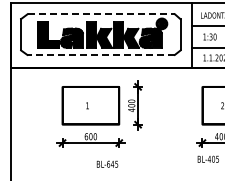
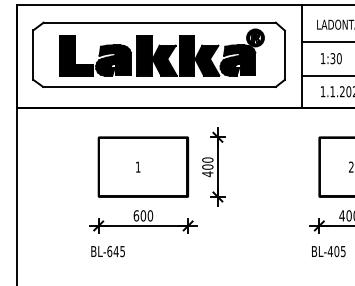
line: (101, 14) -> (160, 23), dashed -> solid
line: (101, 54) -> (160, 86), dashed -> solid
text: (107, 163) -> (108, 250), moved

